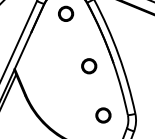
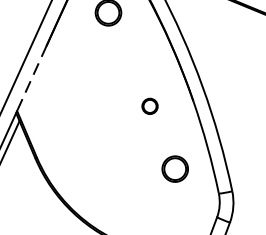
line: (22, 51) -> (30, 79), solid -> dashed
circle: (89, 66) -> (150, 106), size x0.6
circle: (103, 115) -> (175, 169), moved

